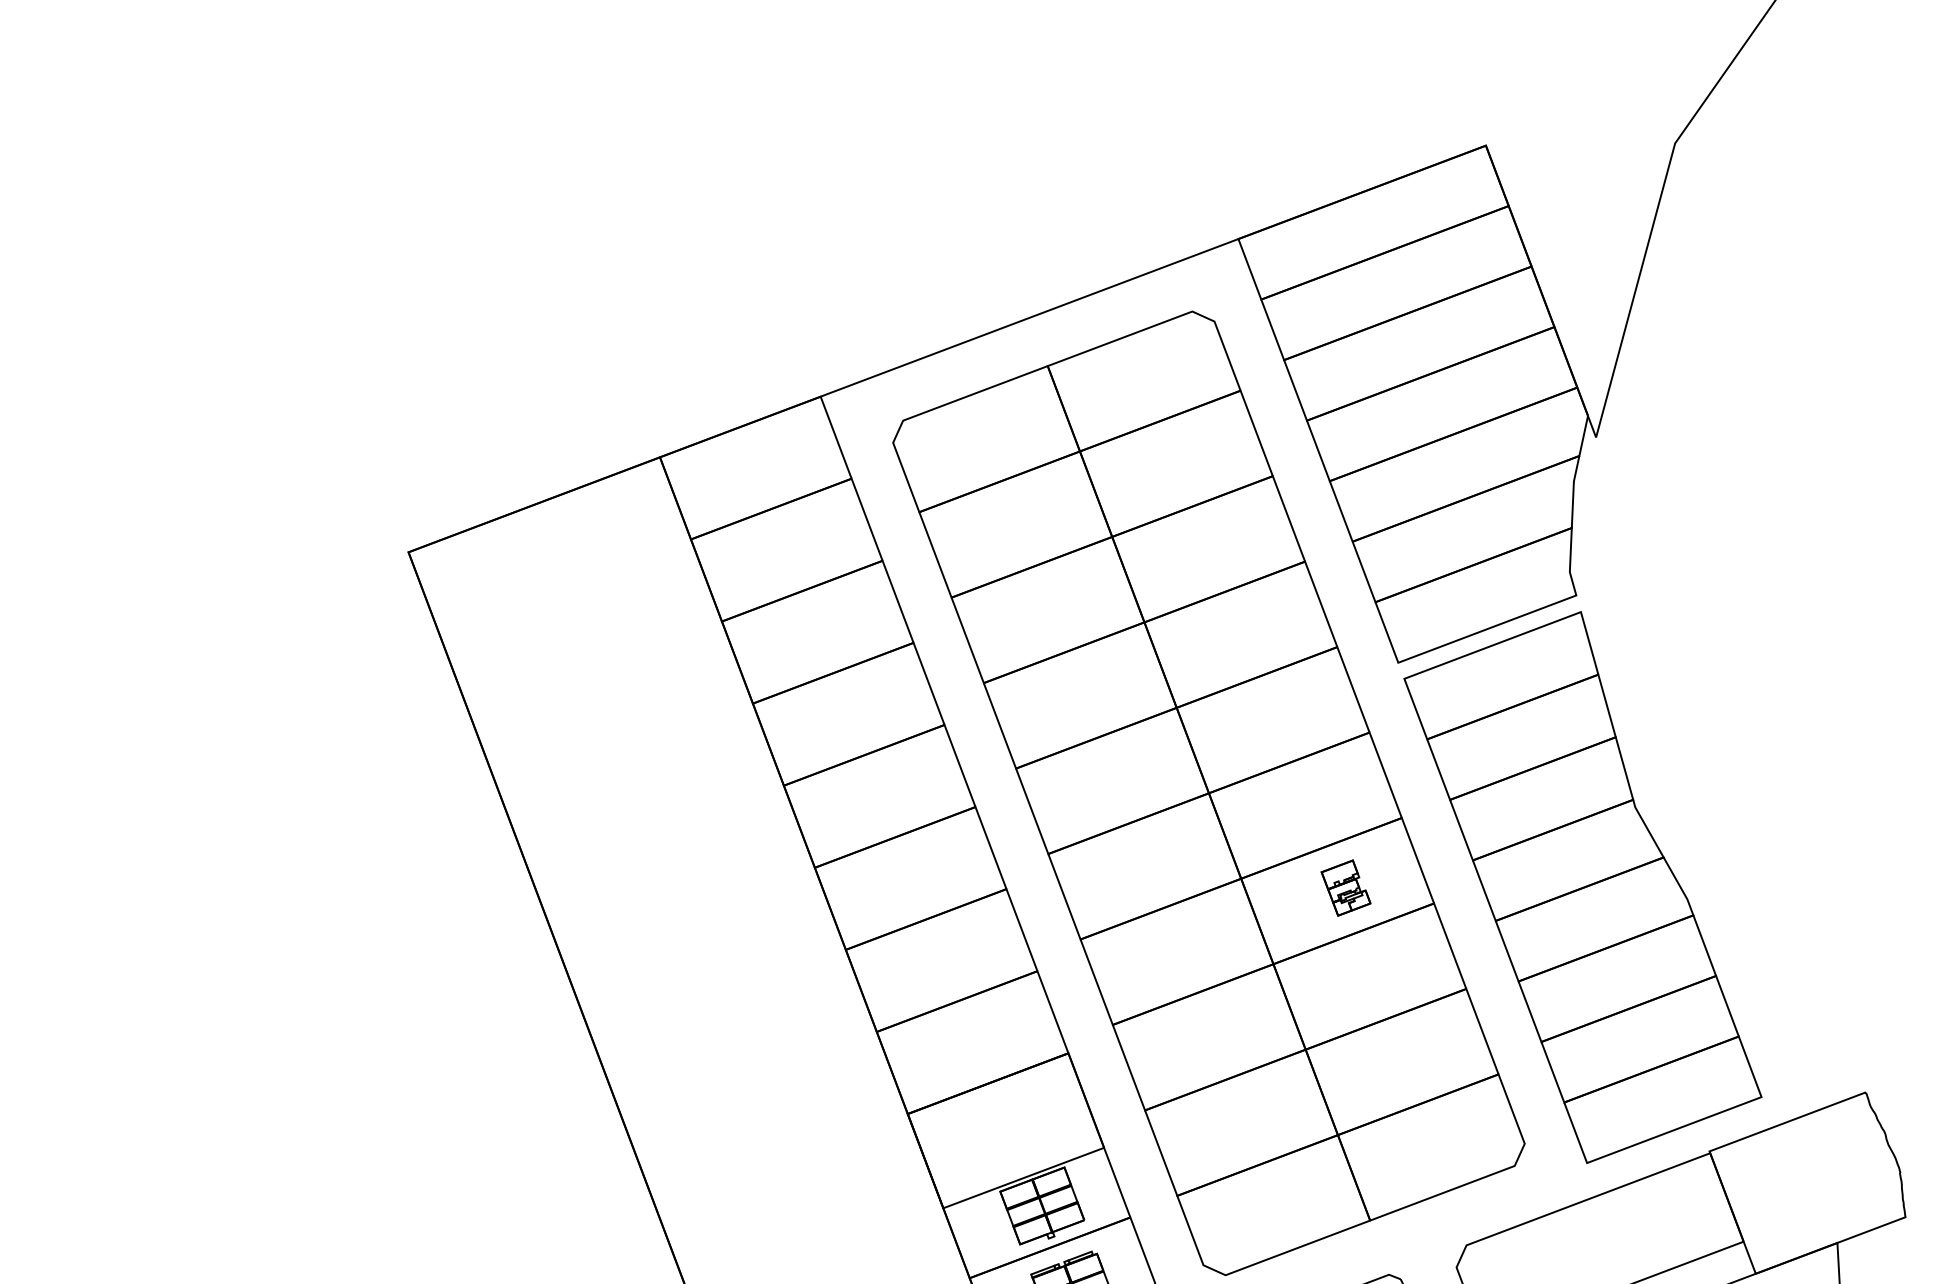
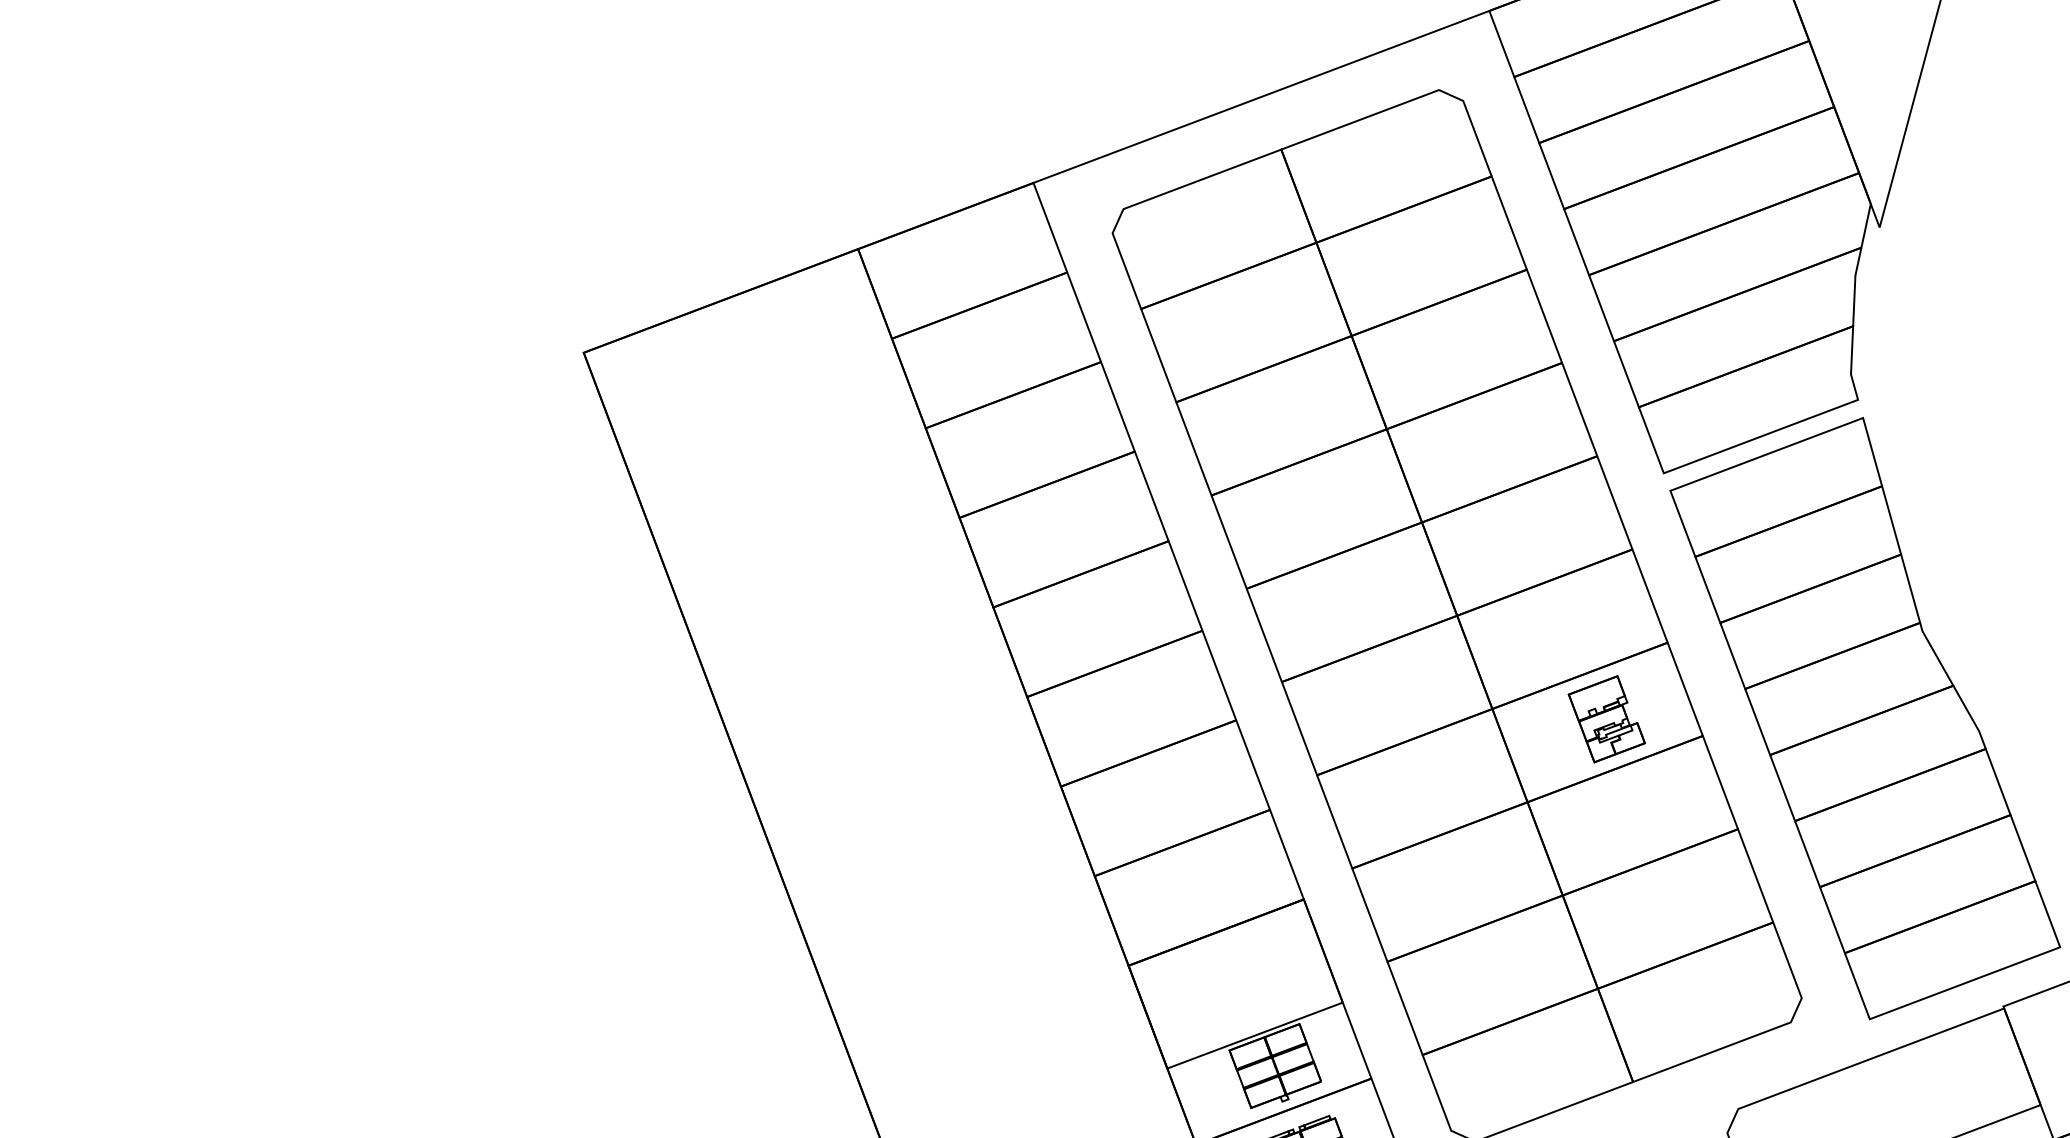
part: (1345, 887) -> (1606, 718), size x1.43

